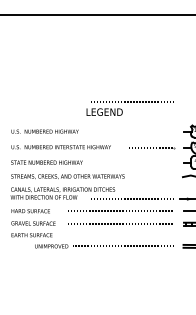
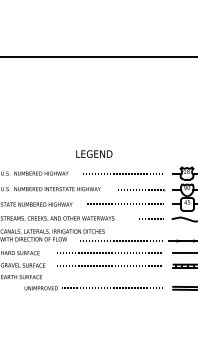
line: (132, 101) -> (122, 173), moved
line: (134, 161) -> (124, 203), added
line: (159, 177) -> (149, 219), added

